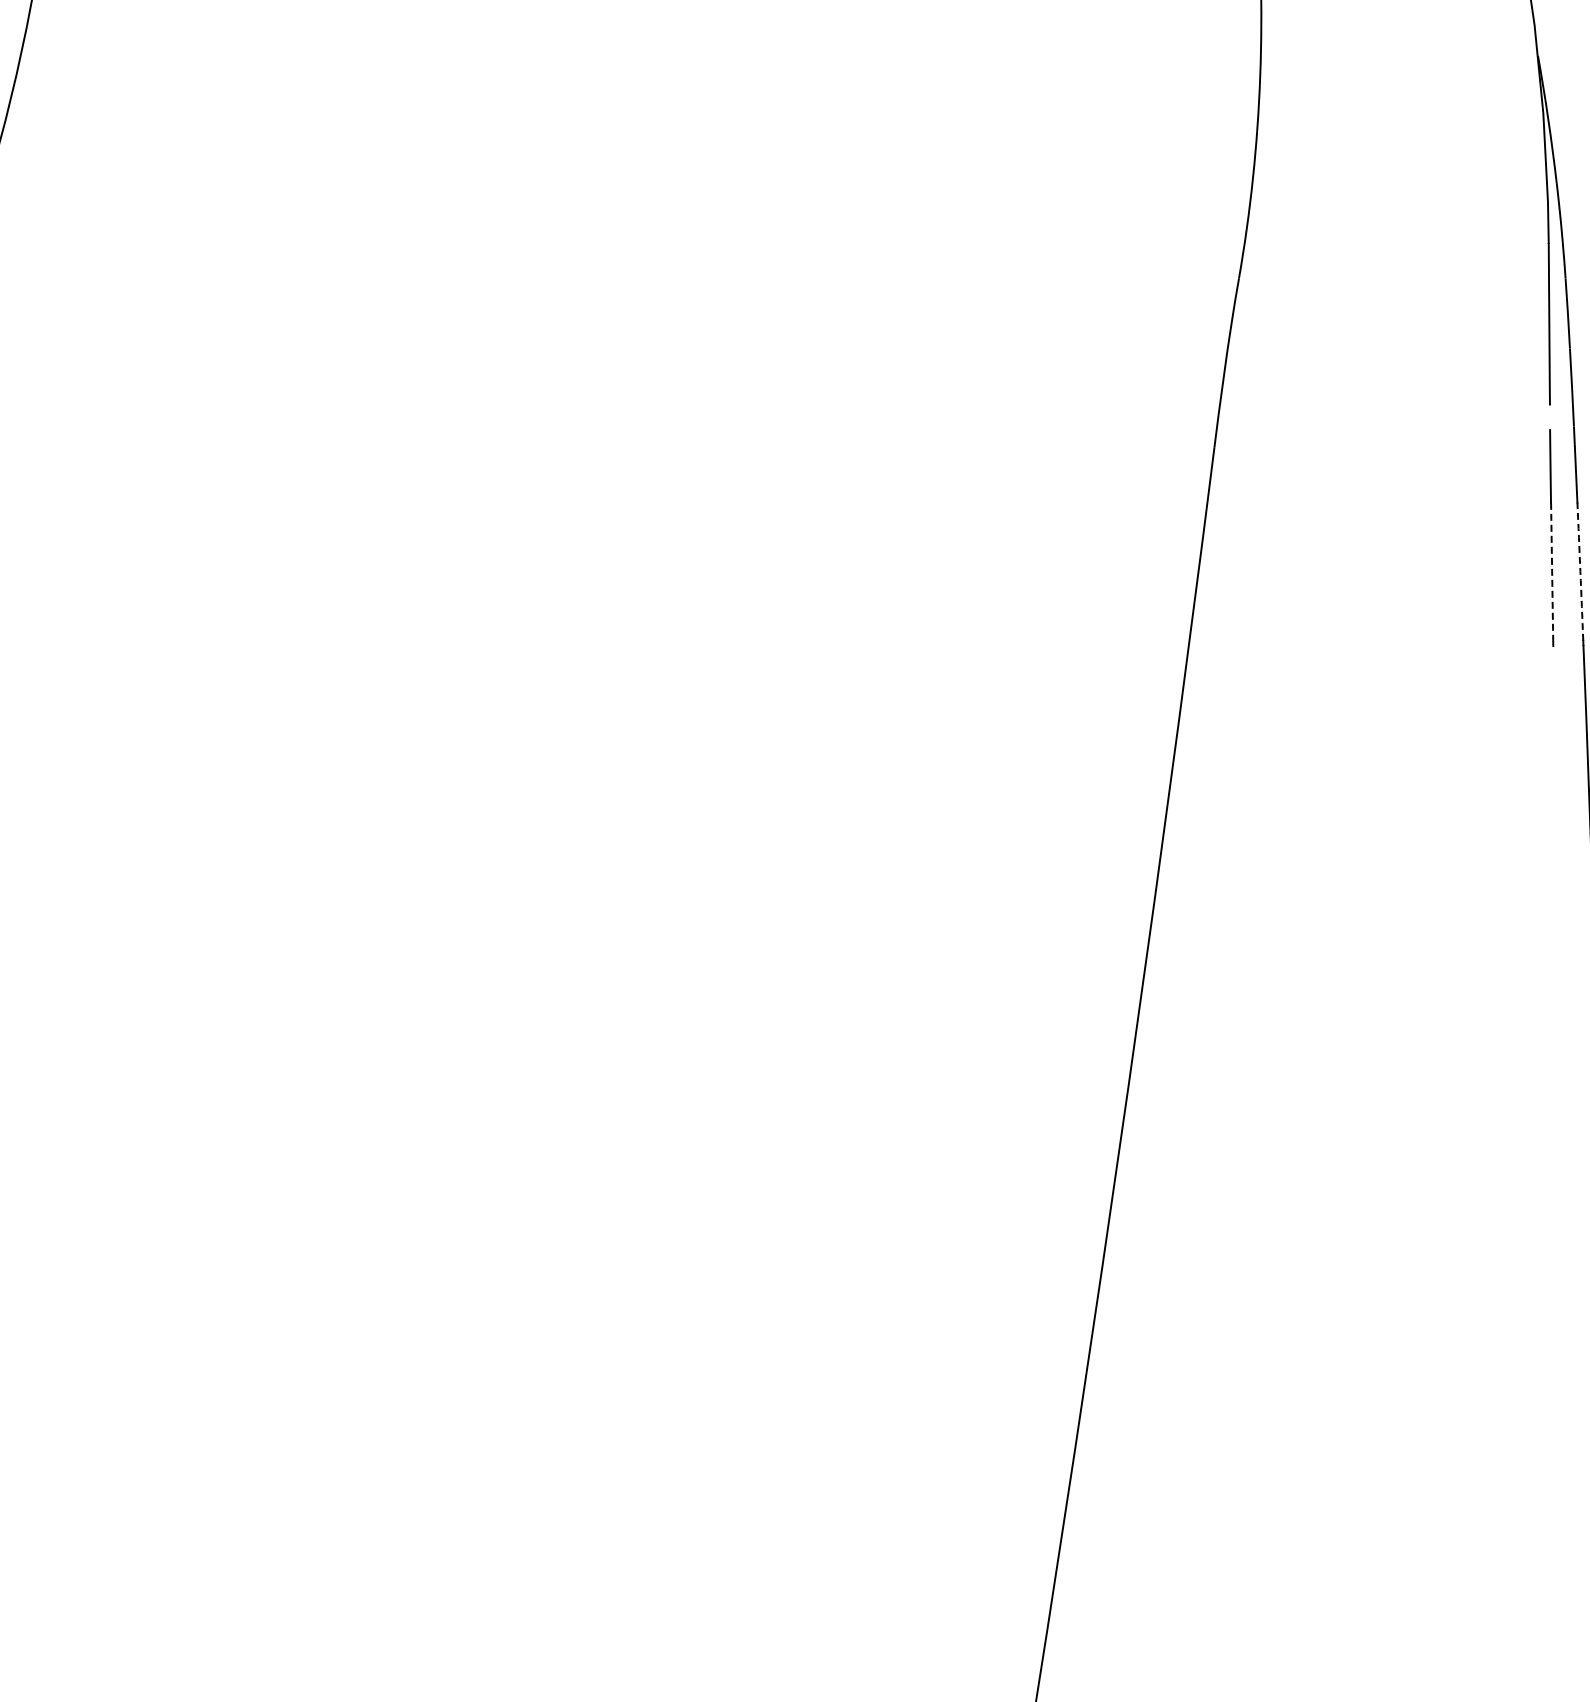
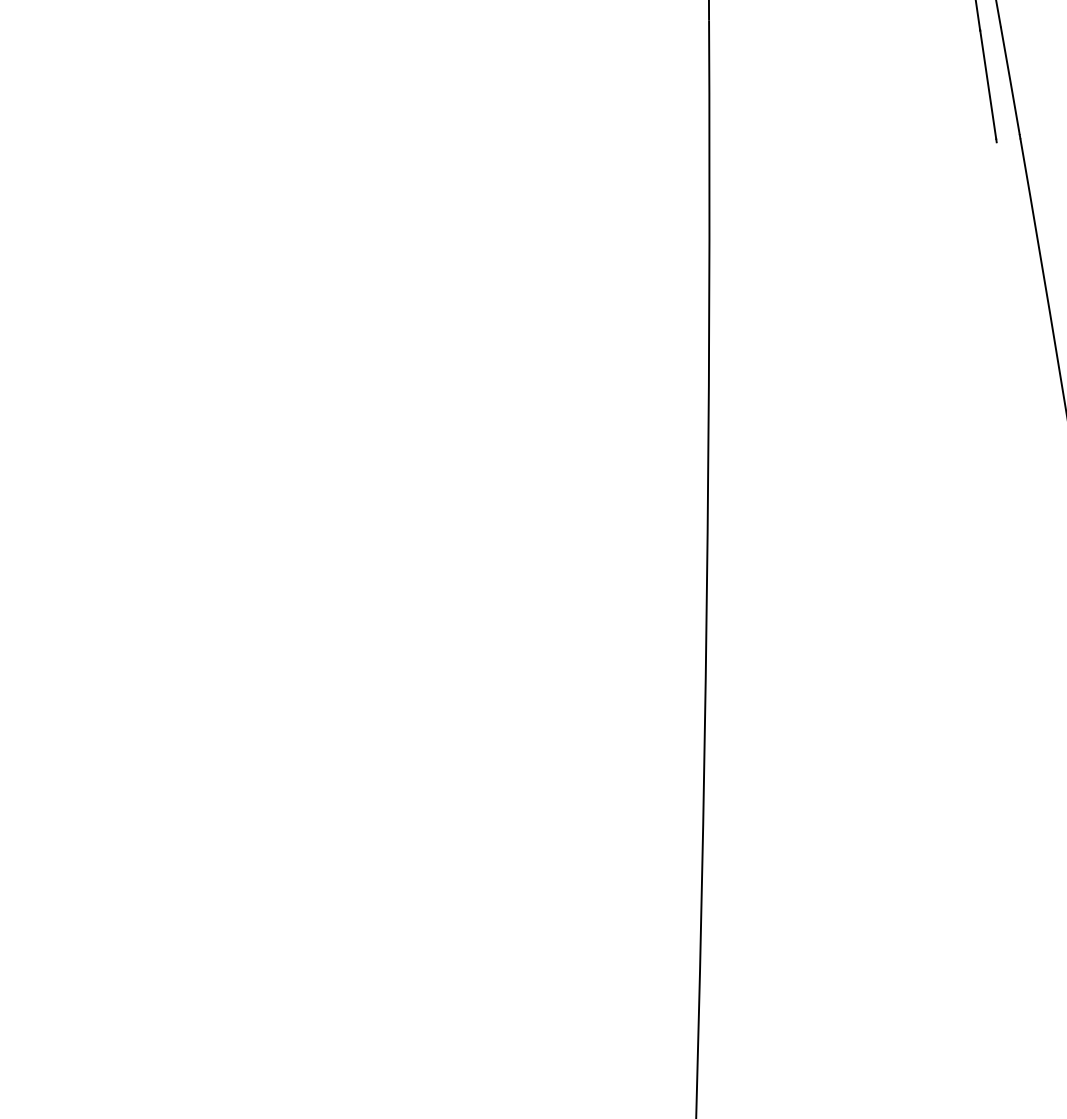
arc: (1580, 571) -> (1010, 80), dashed -> solid
line: (1552, 572) -> (988, 84), dashed -> solid

